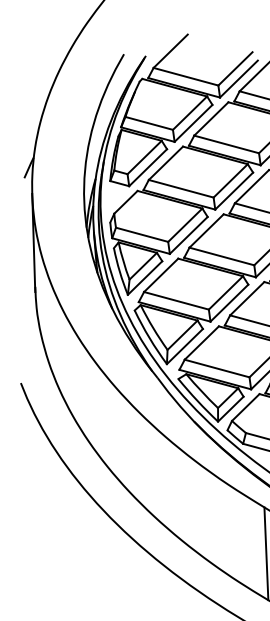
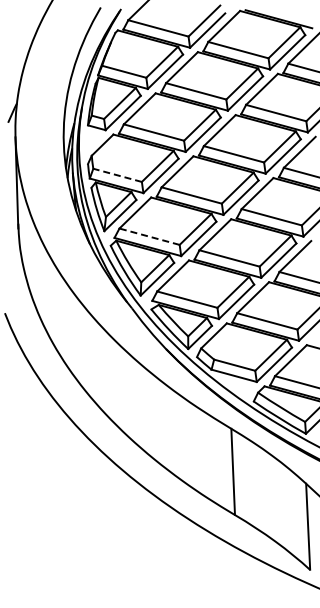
line: (141, 234) -> (117, 175), solid -> dashed
line: (176, 300) -> (149, 236), solid -> dashed

